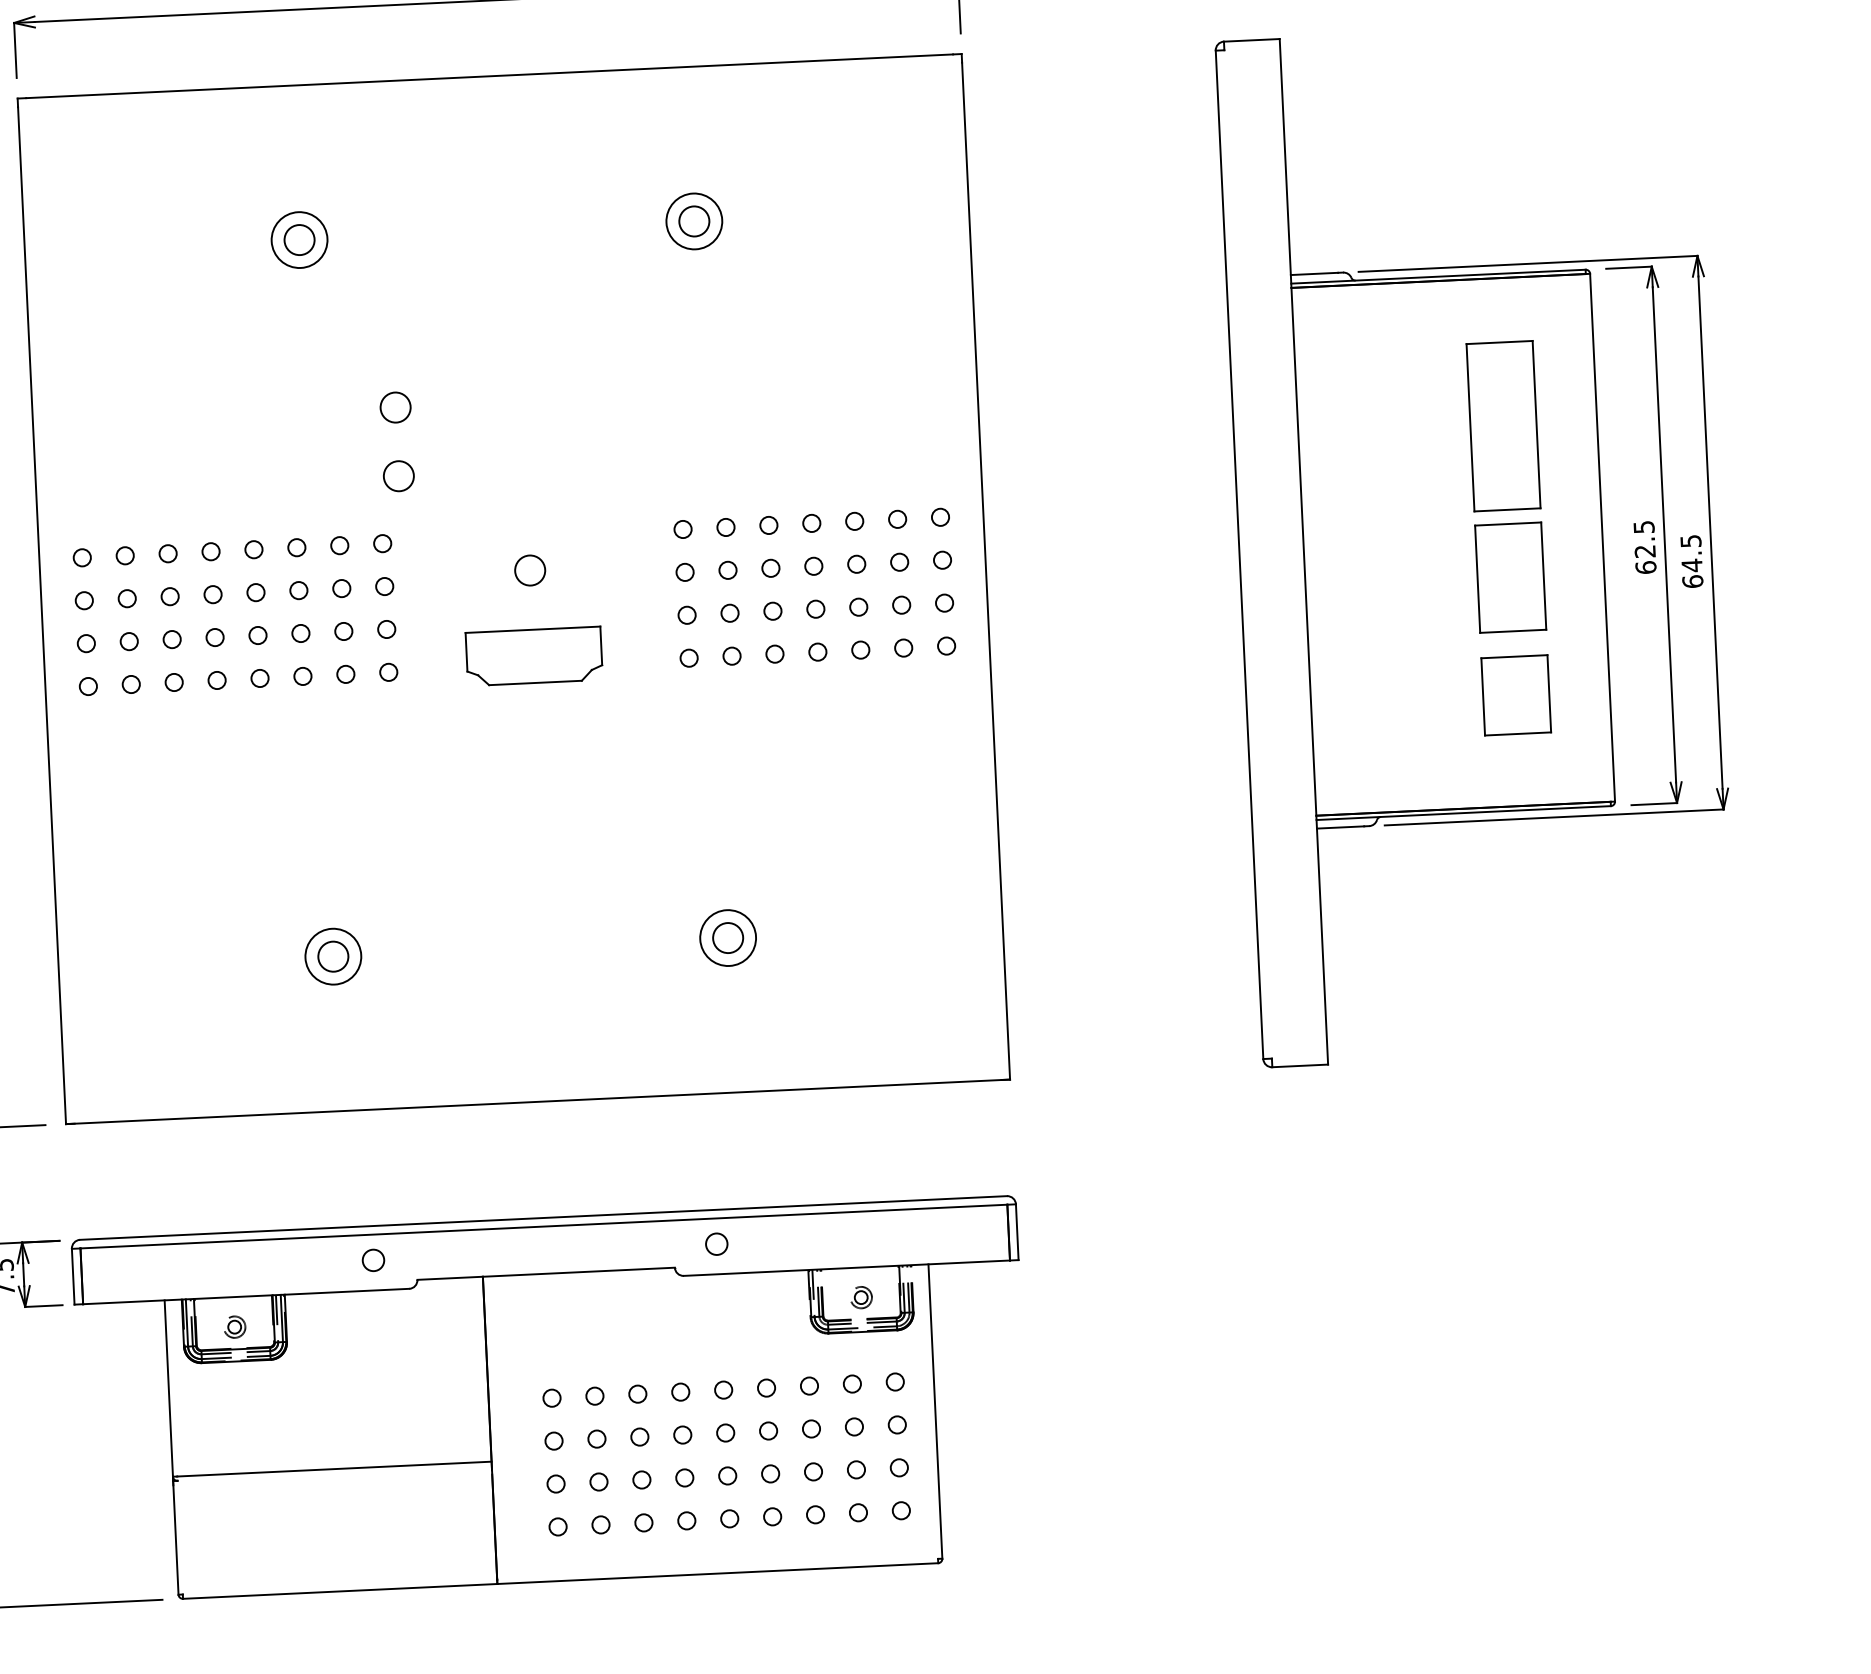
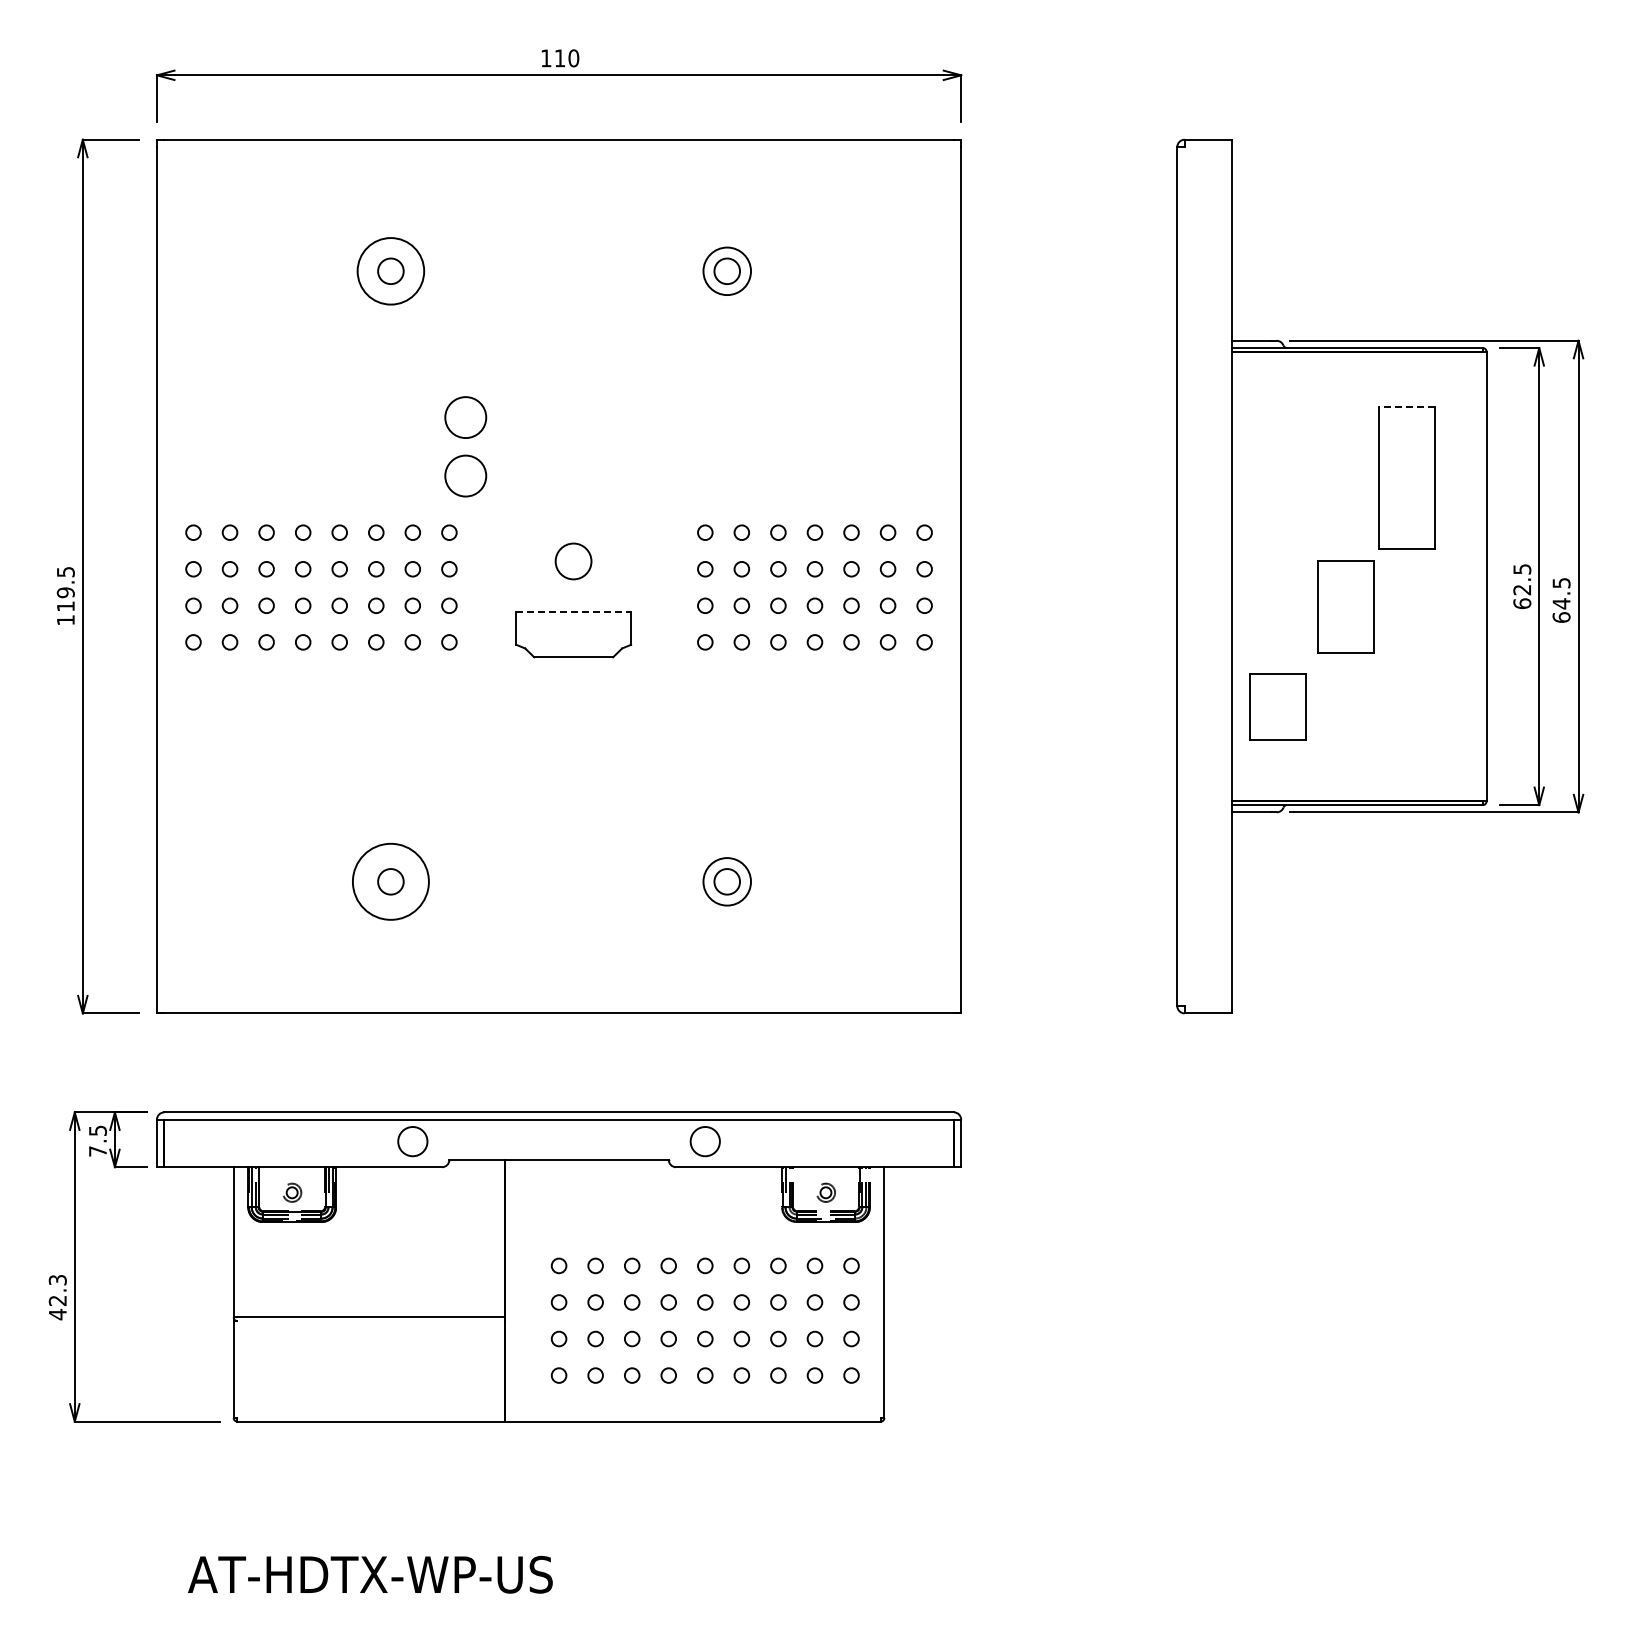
circle: (299, 240) -> (390, 271), size x1.4
line: (1499, 342) -> (1406, 406), solid -> dashed
circle: (395, 407) -> (465, 417), size x1.6
circle: (398, 475) -> (465, 475), size x1.6
circle: (529, 570) -> (573, 561), size x1.4
part: (1510, 577) -> (1345, 606), moved
line: (533, 629) -> (574, 611), solid -> dashed
part: (1515, 694) -> (1277, 706), moved
circle: (332, 956) -> (390, 881), size x1.6
circle: (717, 1244) -> (705, 1141), size x1.6
circle: (373, 1260) -> (412, 1141), size x1.6

